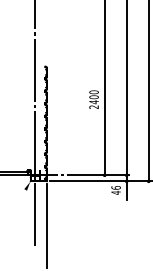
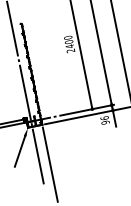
text: (115, 192) -> (104, 122), 46 -> 96
line: (16, 204) -> (19, 150), added

